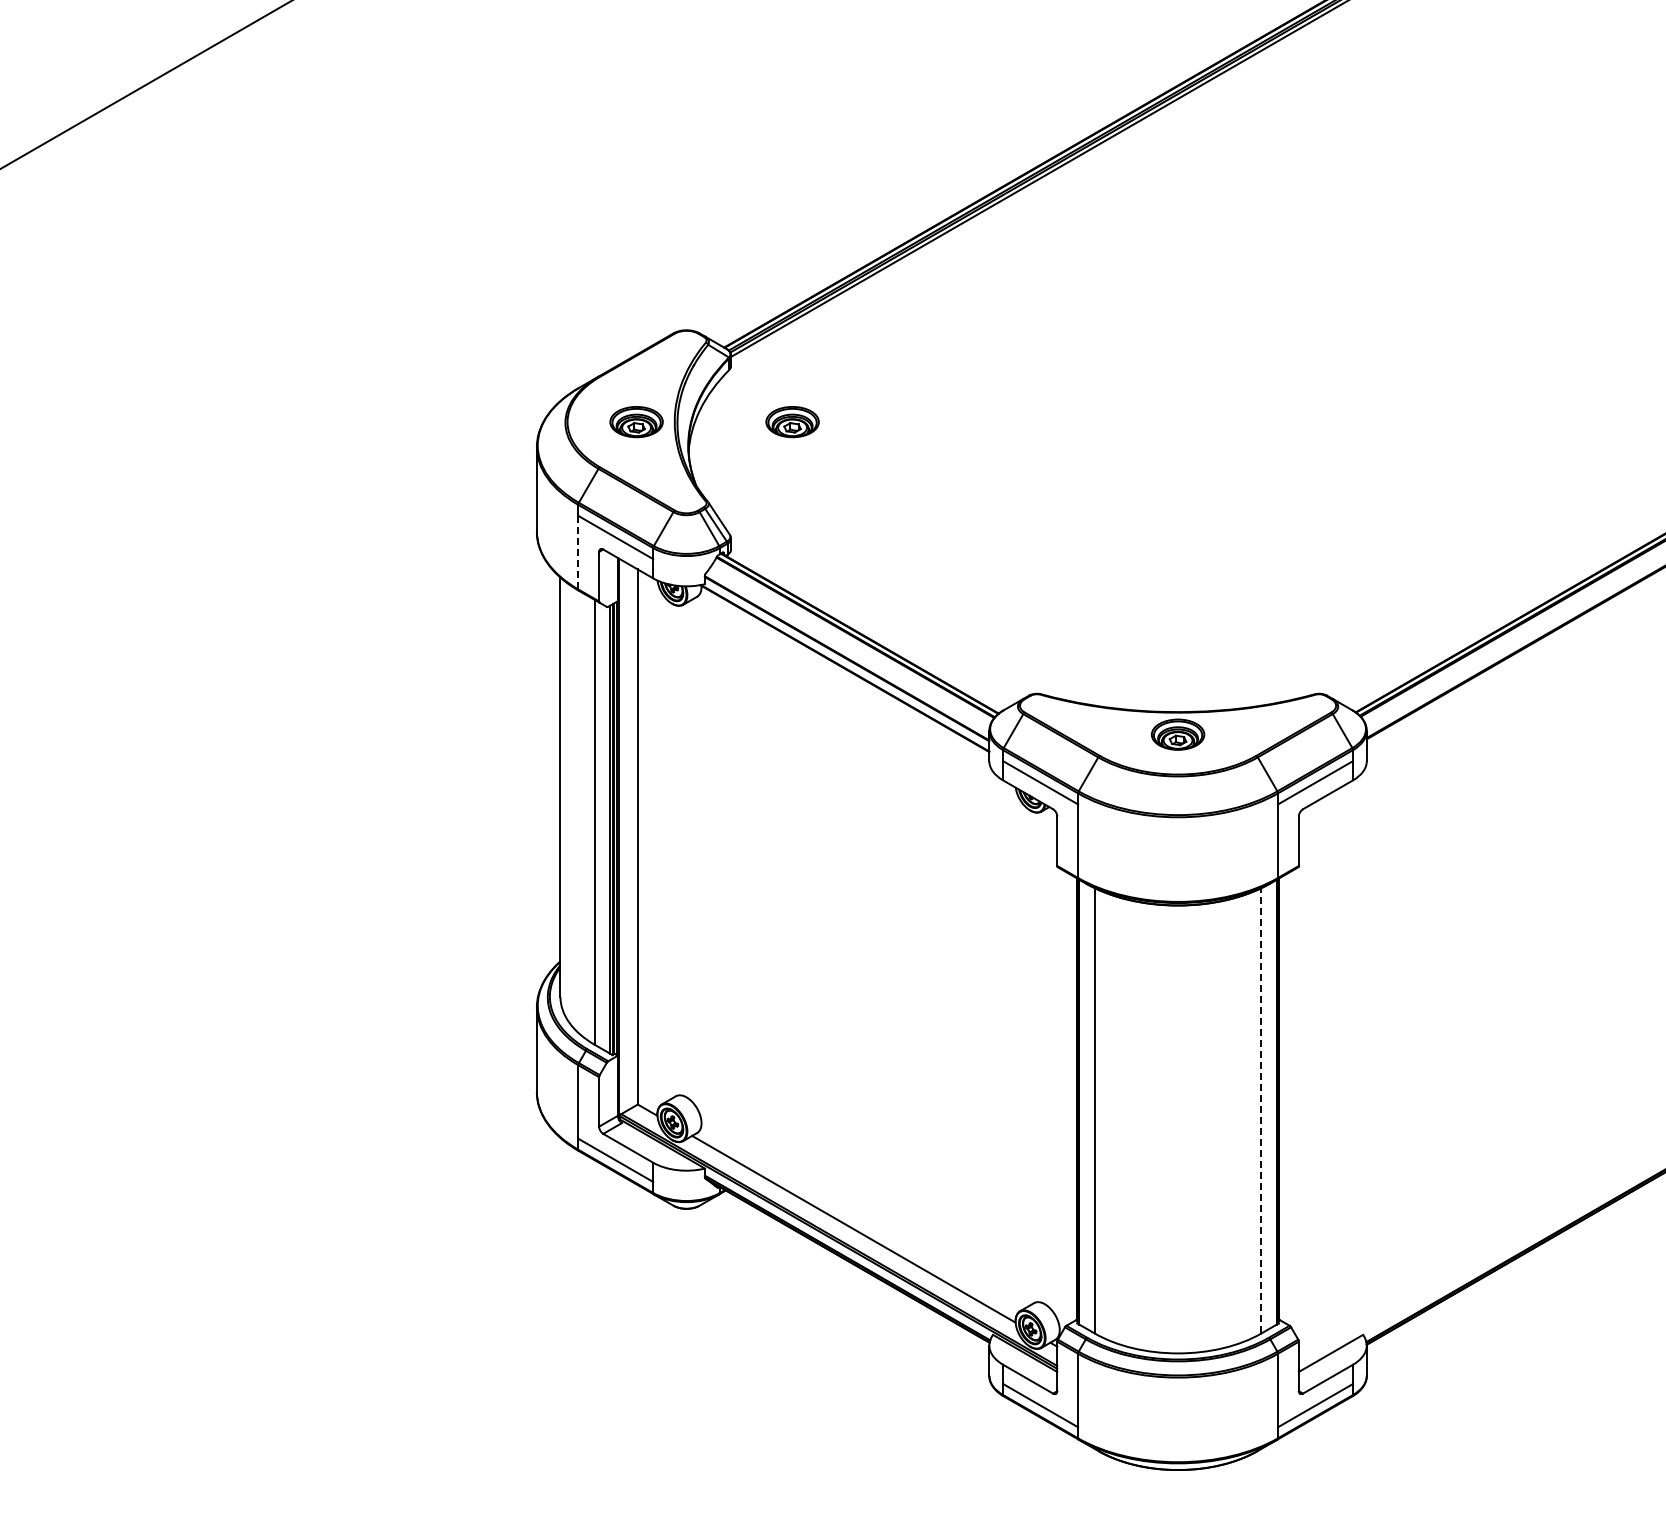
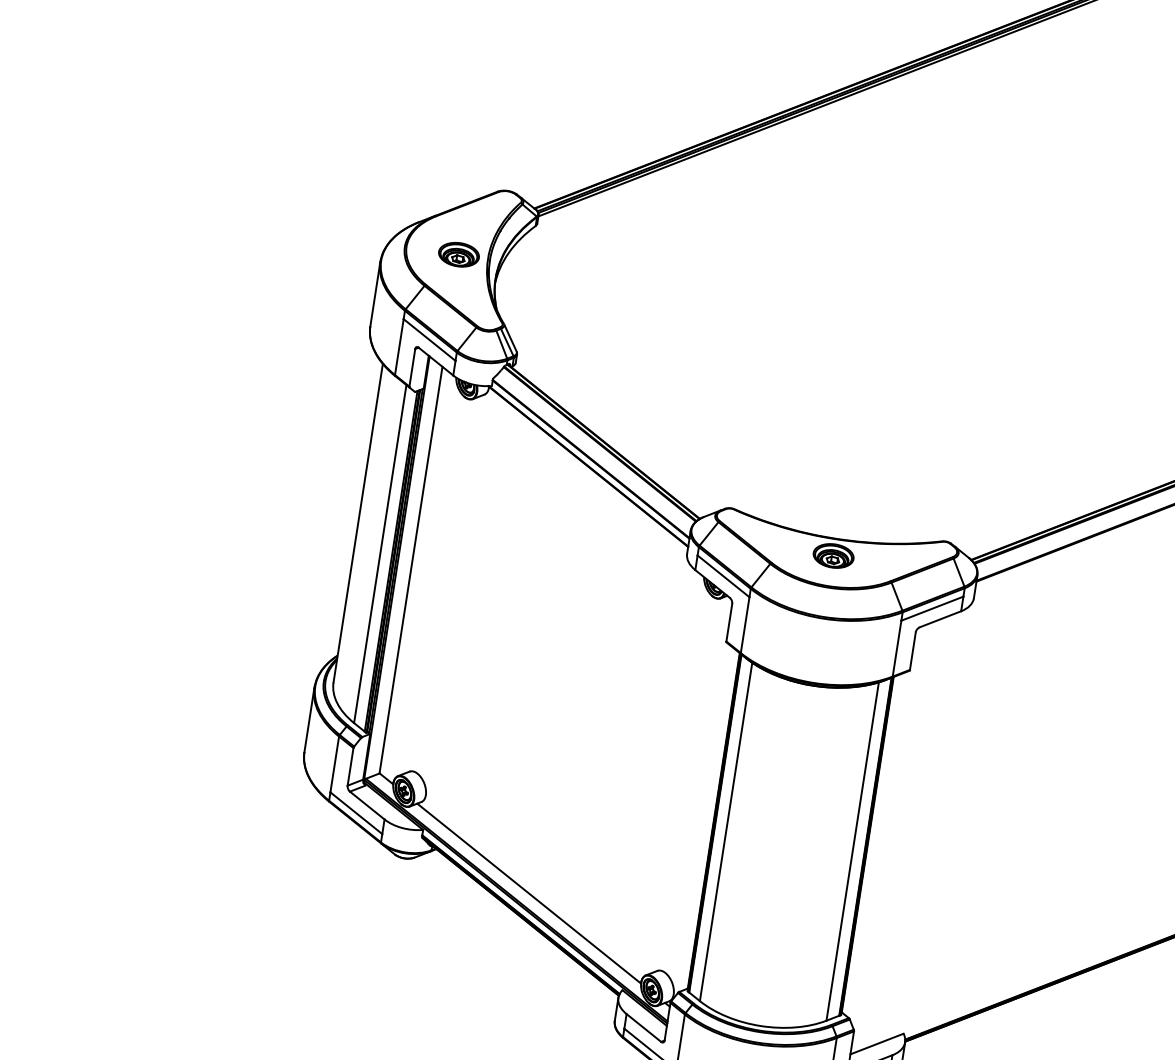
part: (792, 422) -> (577, 273), removed
line: (578, 552) -> (399, 347), dashed -> solid
line: (1261, 1110) -> (852, 851), dashed -> solid

